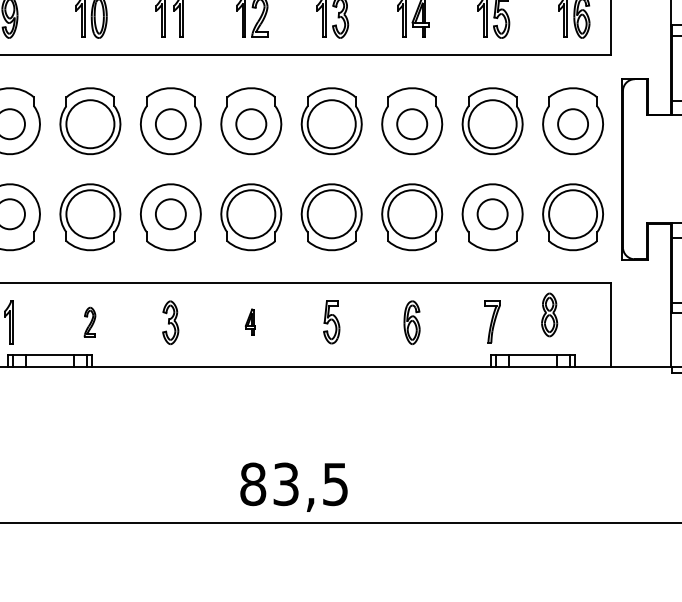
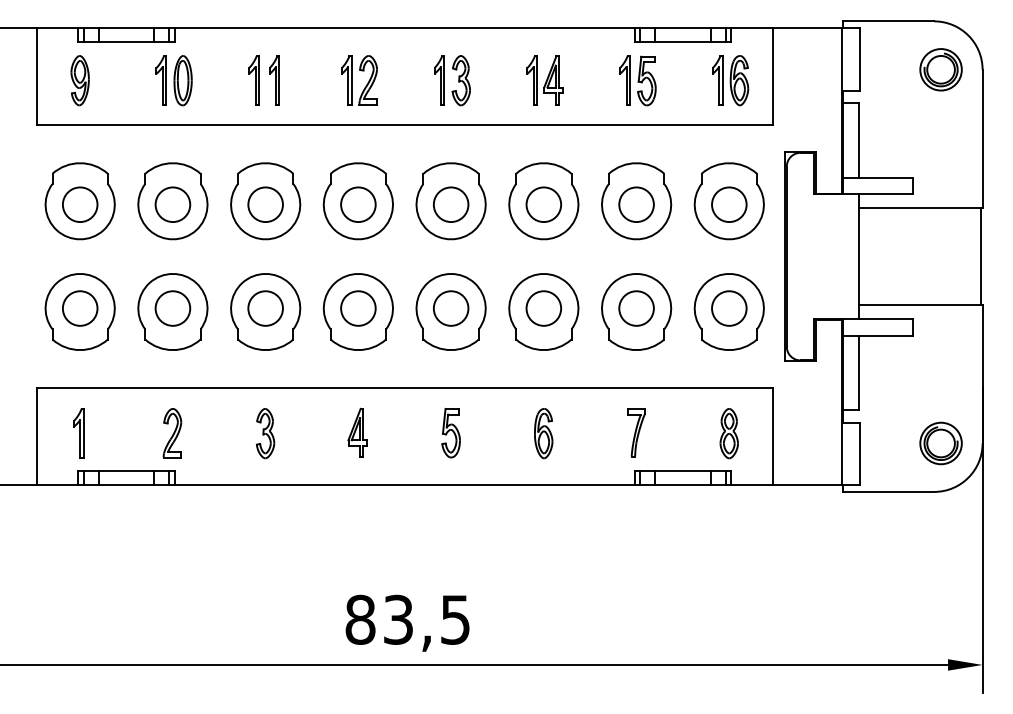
circle: (90, 124) -> (172, 204), size x0.62
circle: (331, 124) -> (450, 204), size x0.62
circle: (492, 124) -> (636, 204), size x0.62
circle: (90, 214) -> (172, 308), size x0.62
circle: (251, 214) -> (358, 308), size x0.62
circle: (331, 214) -> (450, 308), size x0.62
circle: (411, 214) -> (543, 308), size x0.62
circle: (573, 214) -> (729, 308), size x0.62
part: (548, 314) -> (728, 433), moved
part: (250, 321) -> (357, 432), size x1.67
part: (90, 322) -> (172, 433), size x1.43

